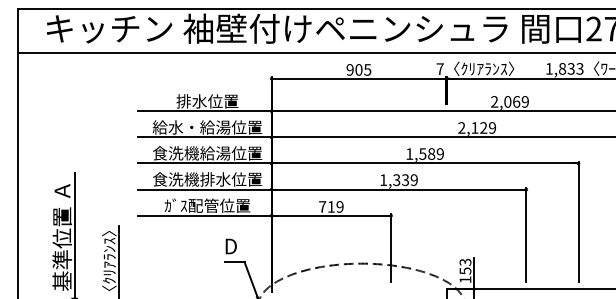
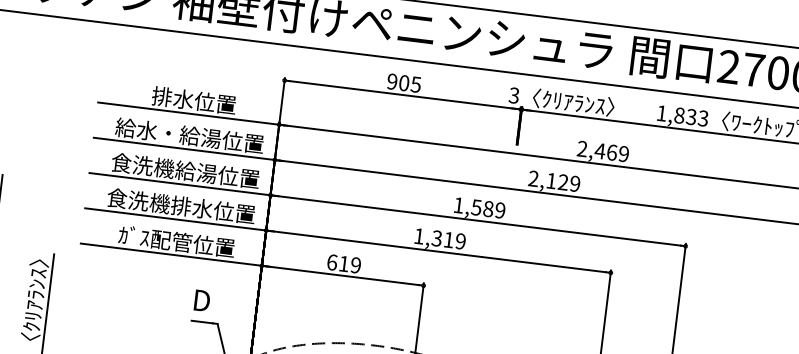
text: (439, 68) -> (513, 94), 7 -> 3
text: (507, 101) -> (599, 150), 2,069 -> 2,469
text: (404, 180) -> (447, 240), 1,339 -> 1,319
text: (322, 206) -> (332, 261), 719 -> 619

